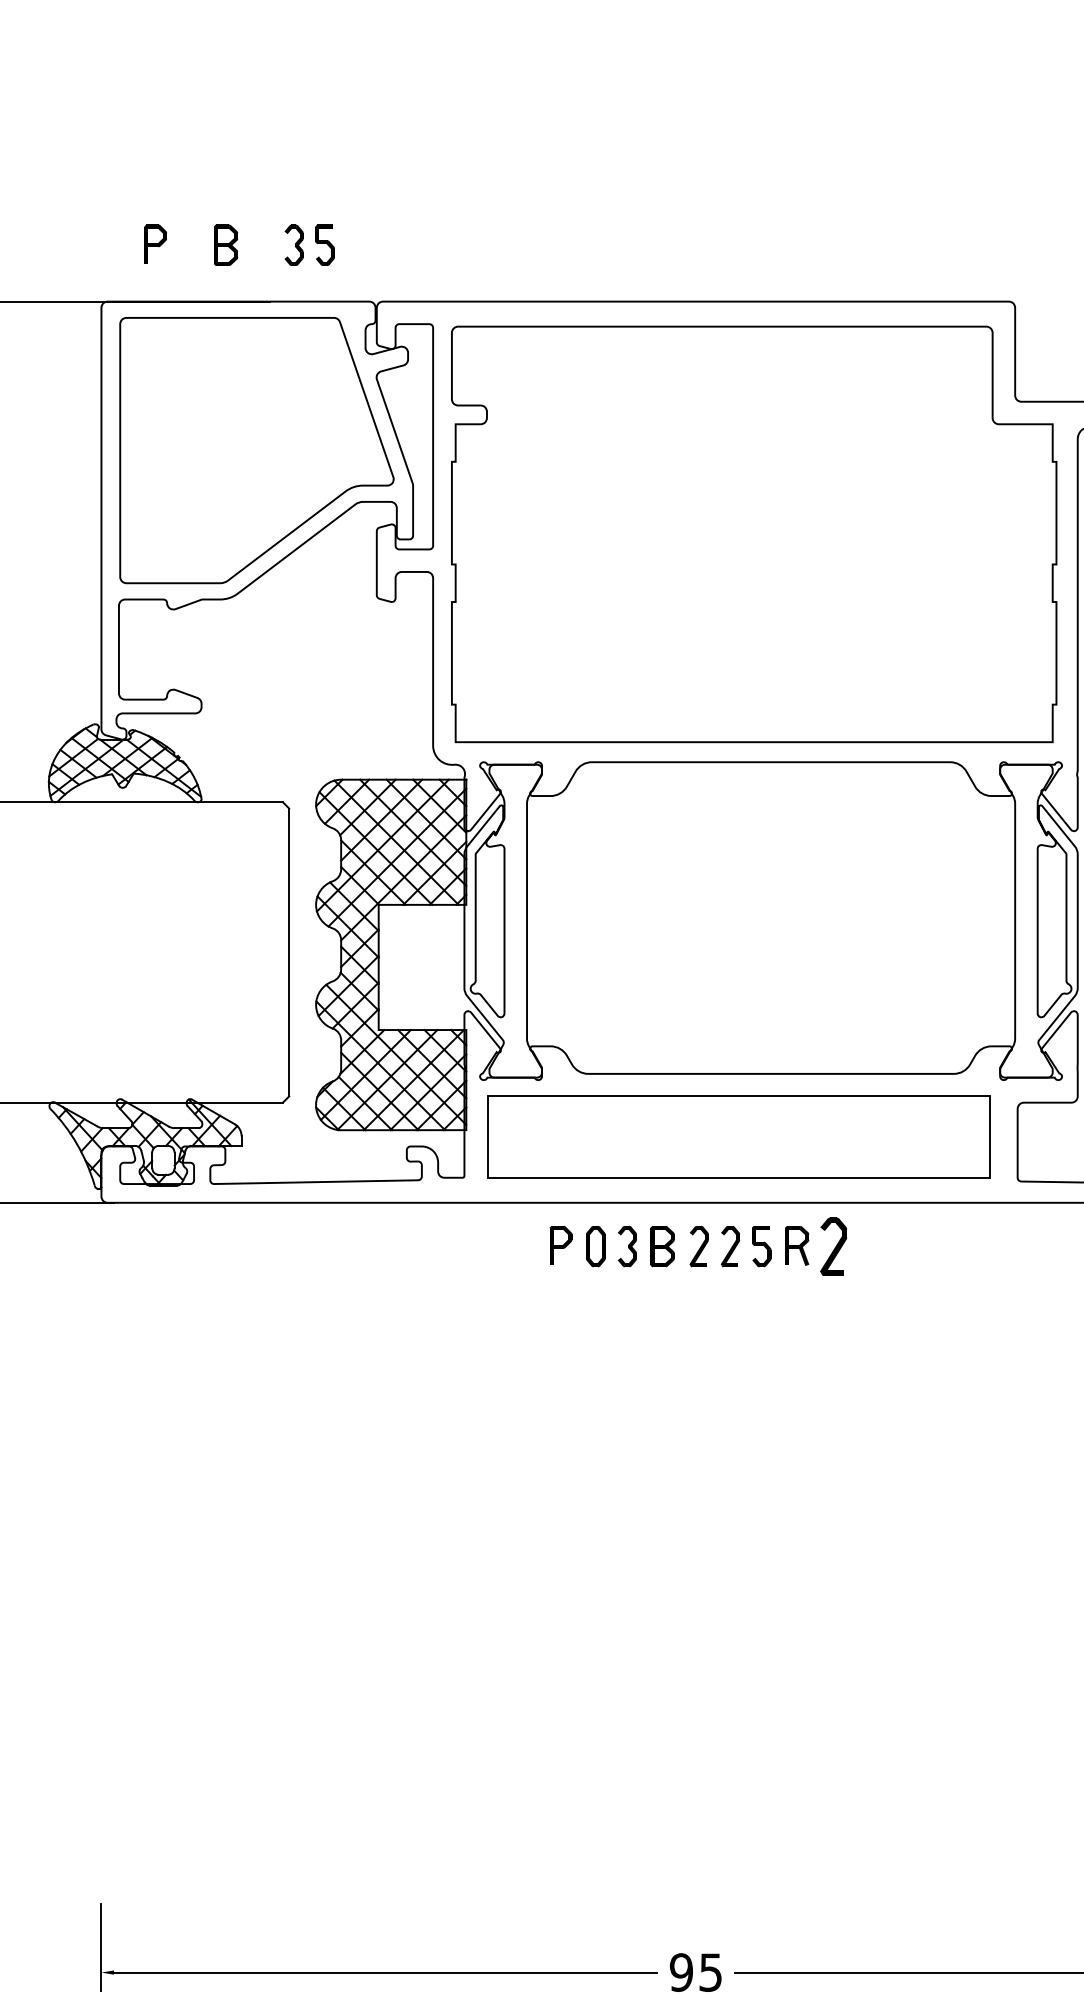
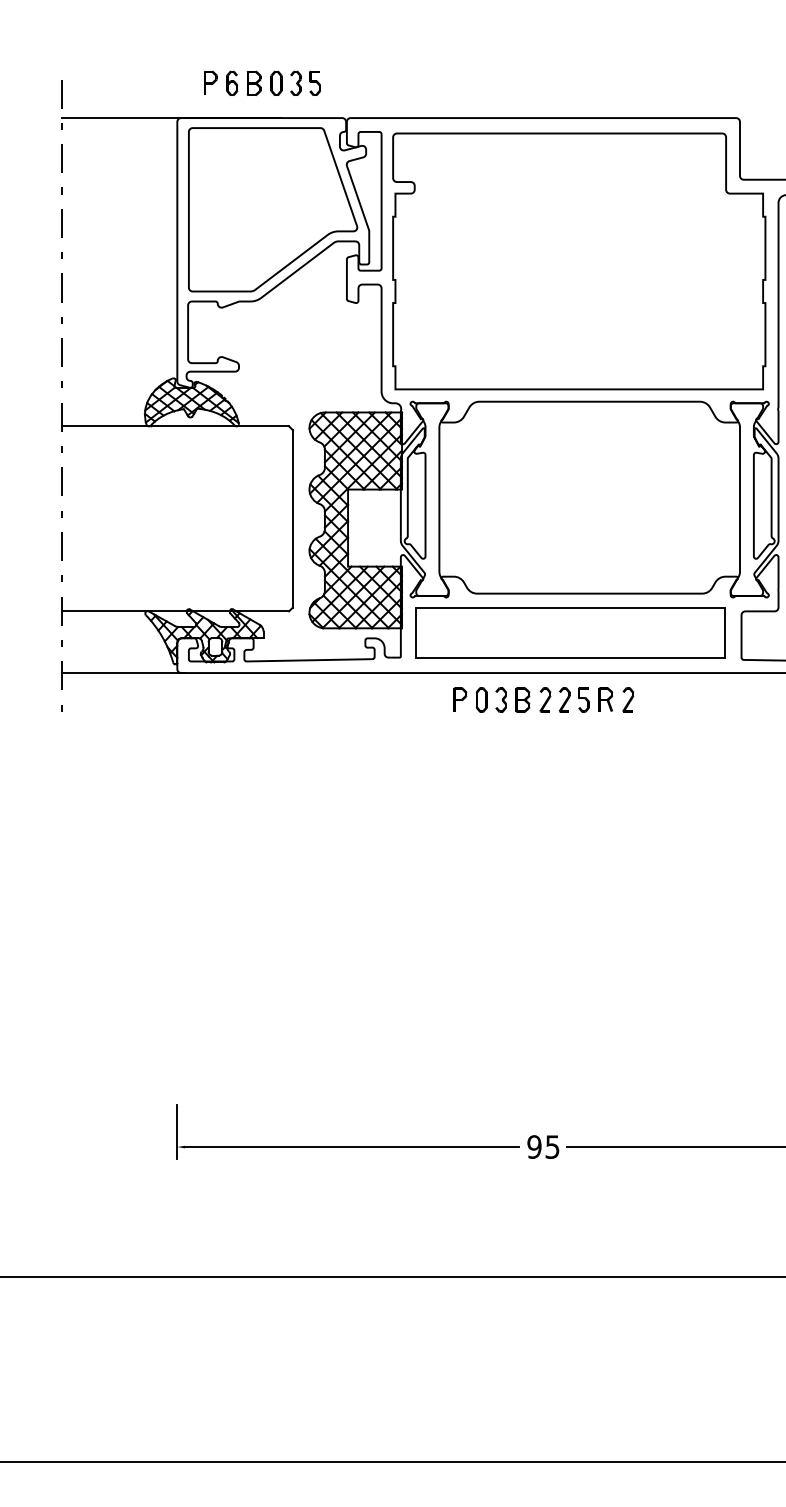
part: (191, 243) -> (232, 82), added
part: (262, 243) -> (276, 82), added
part: (834, 1245) -> (628, 699), size x0.71

